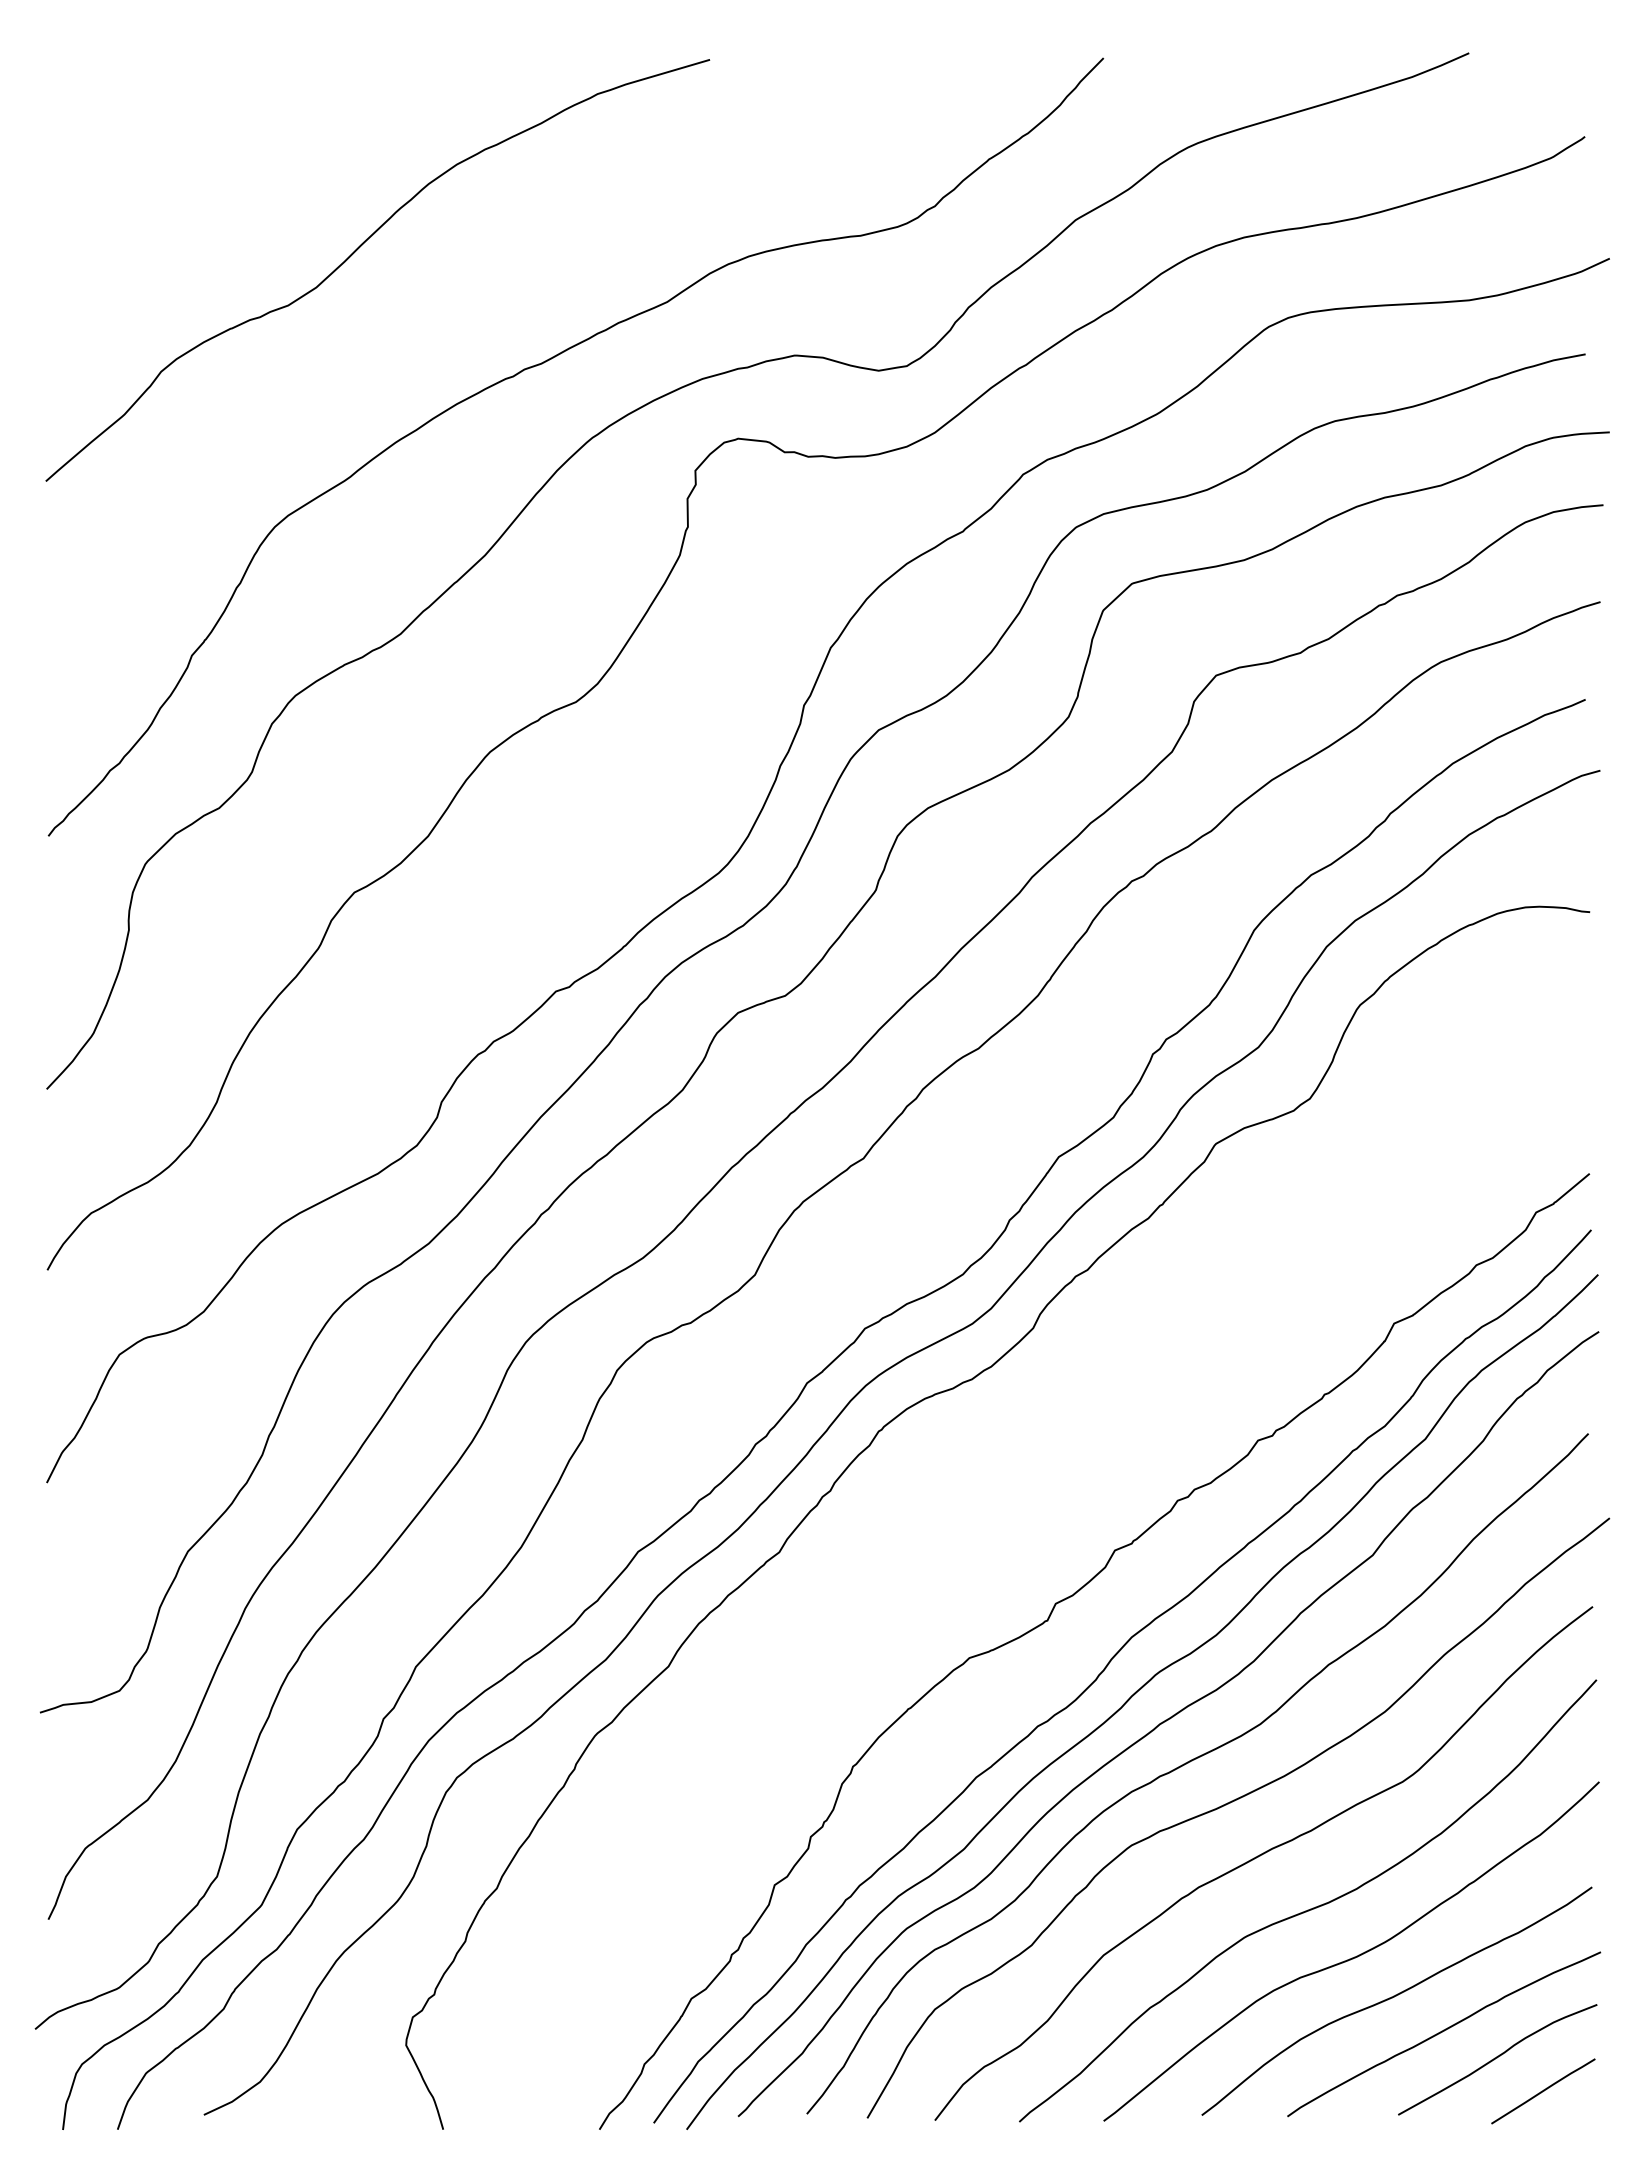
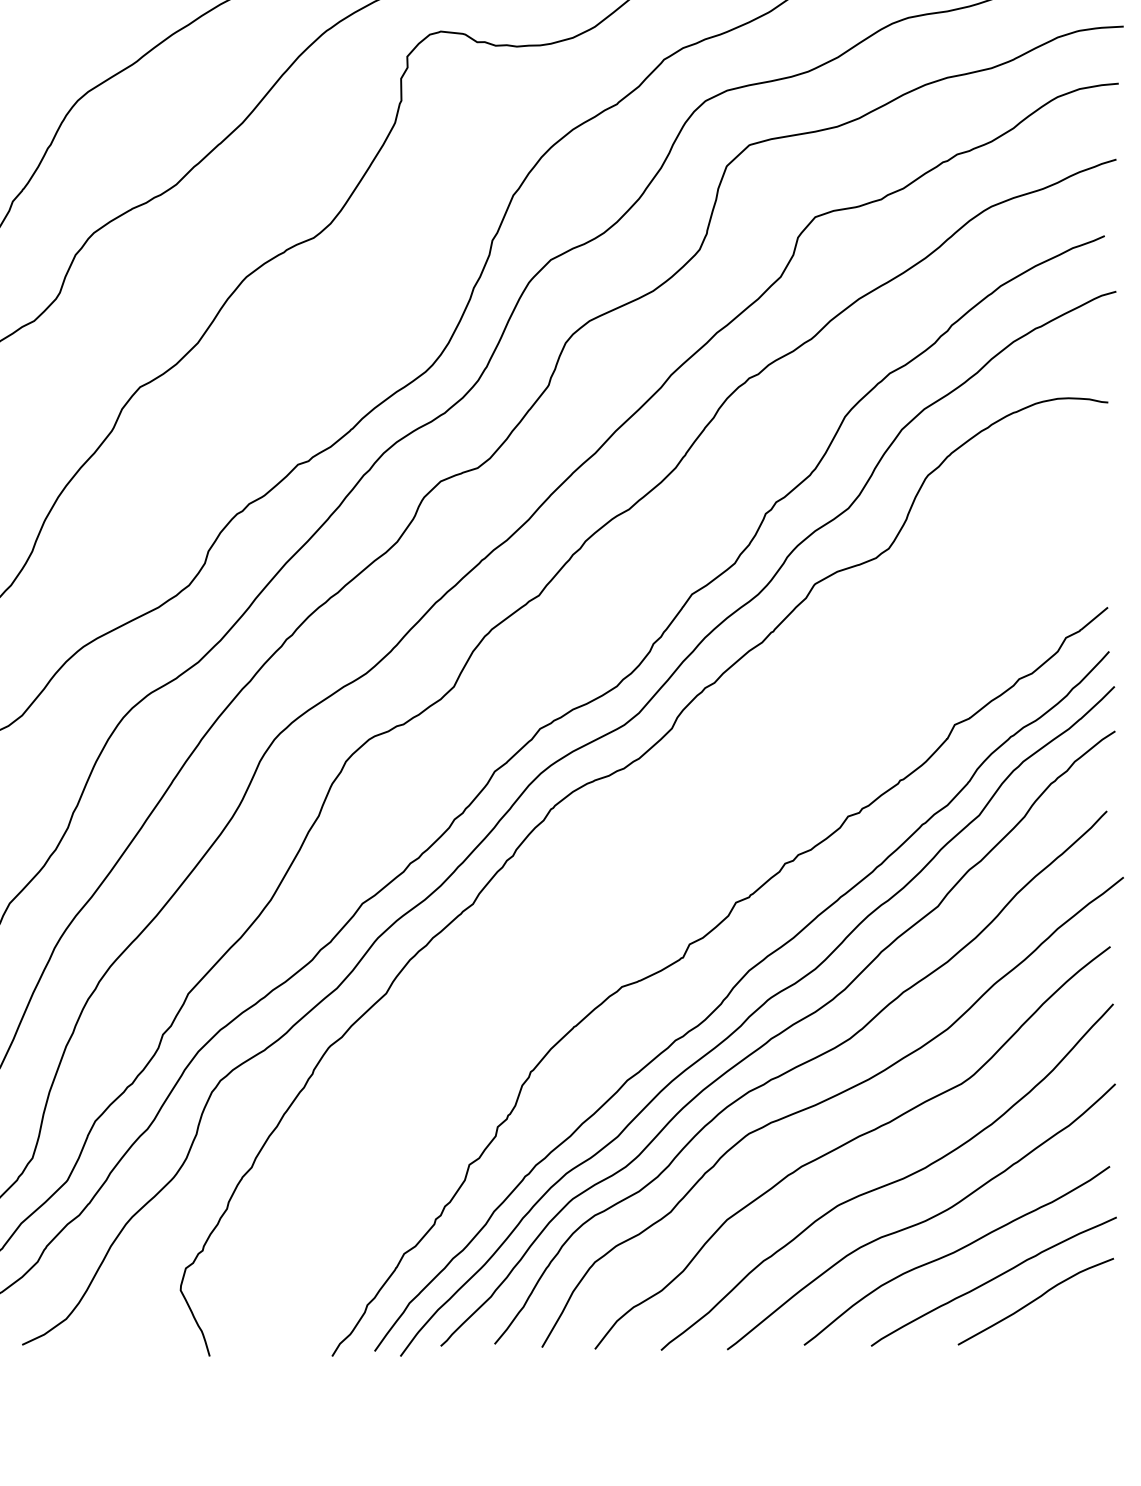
line: (1543, 2091) -> (1071, 1326), removed

